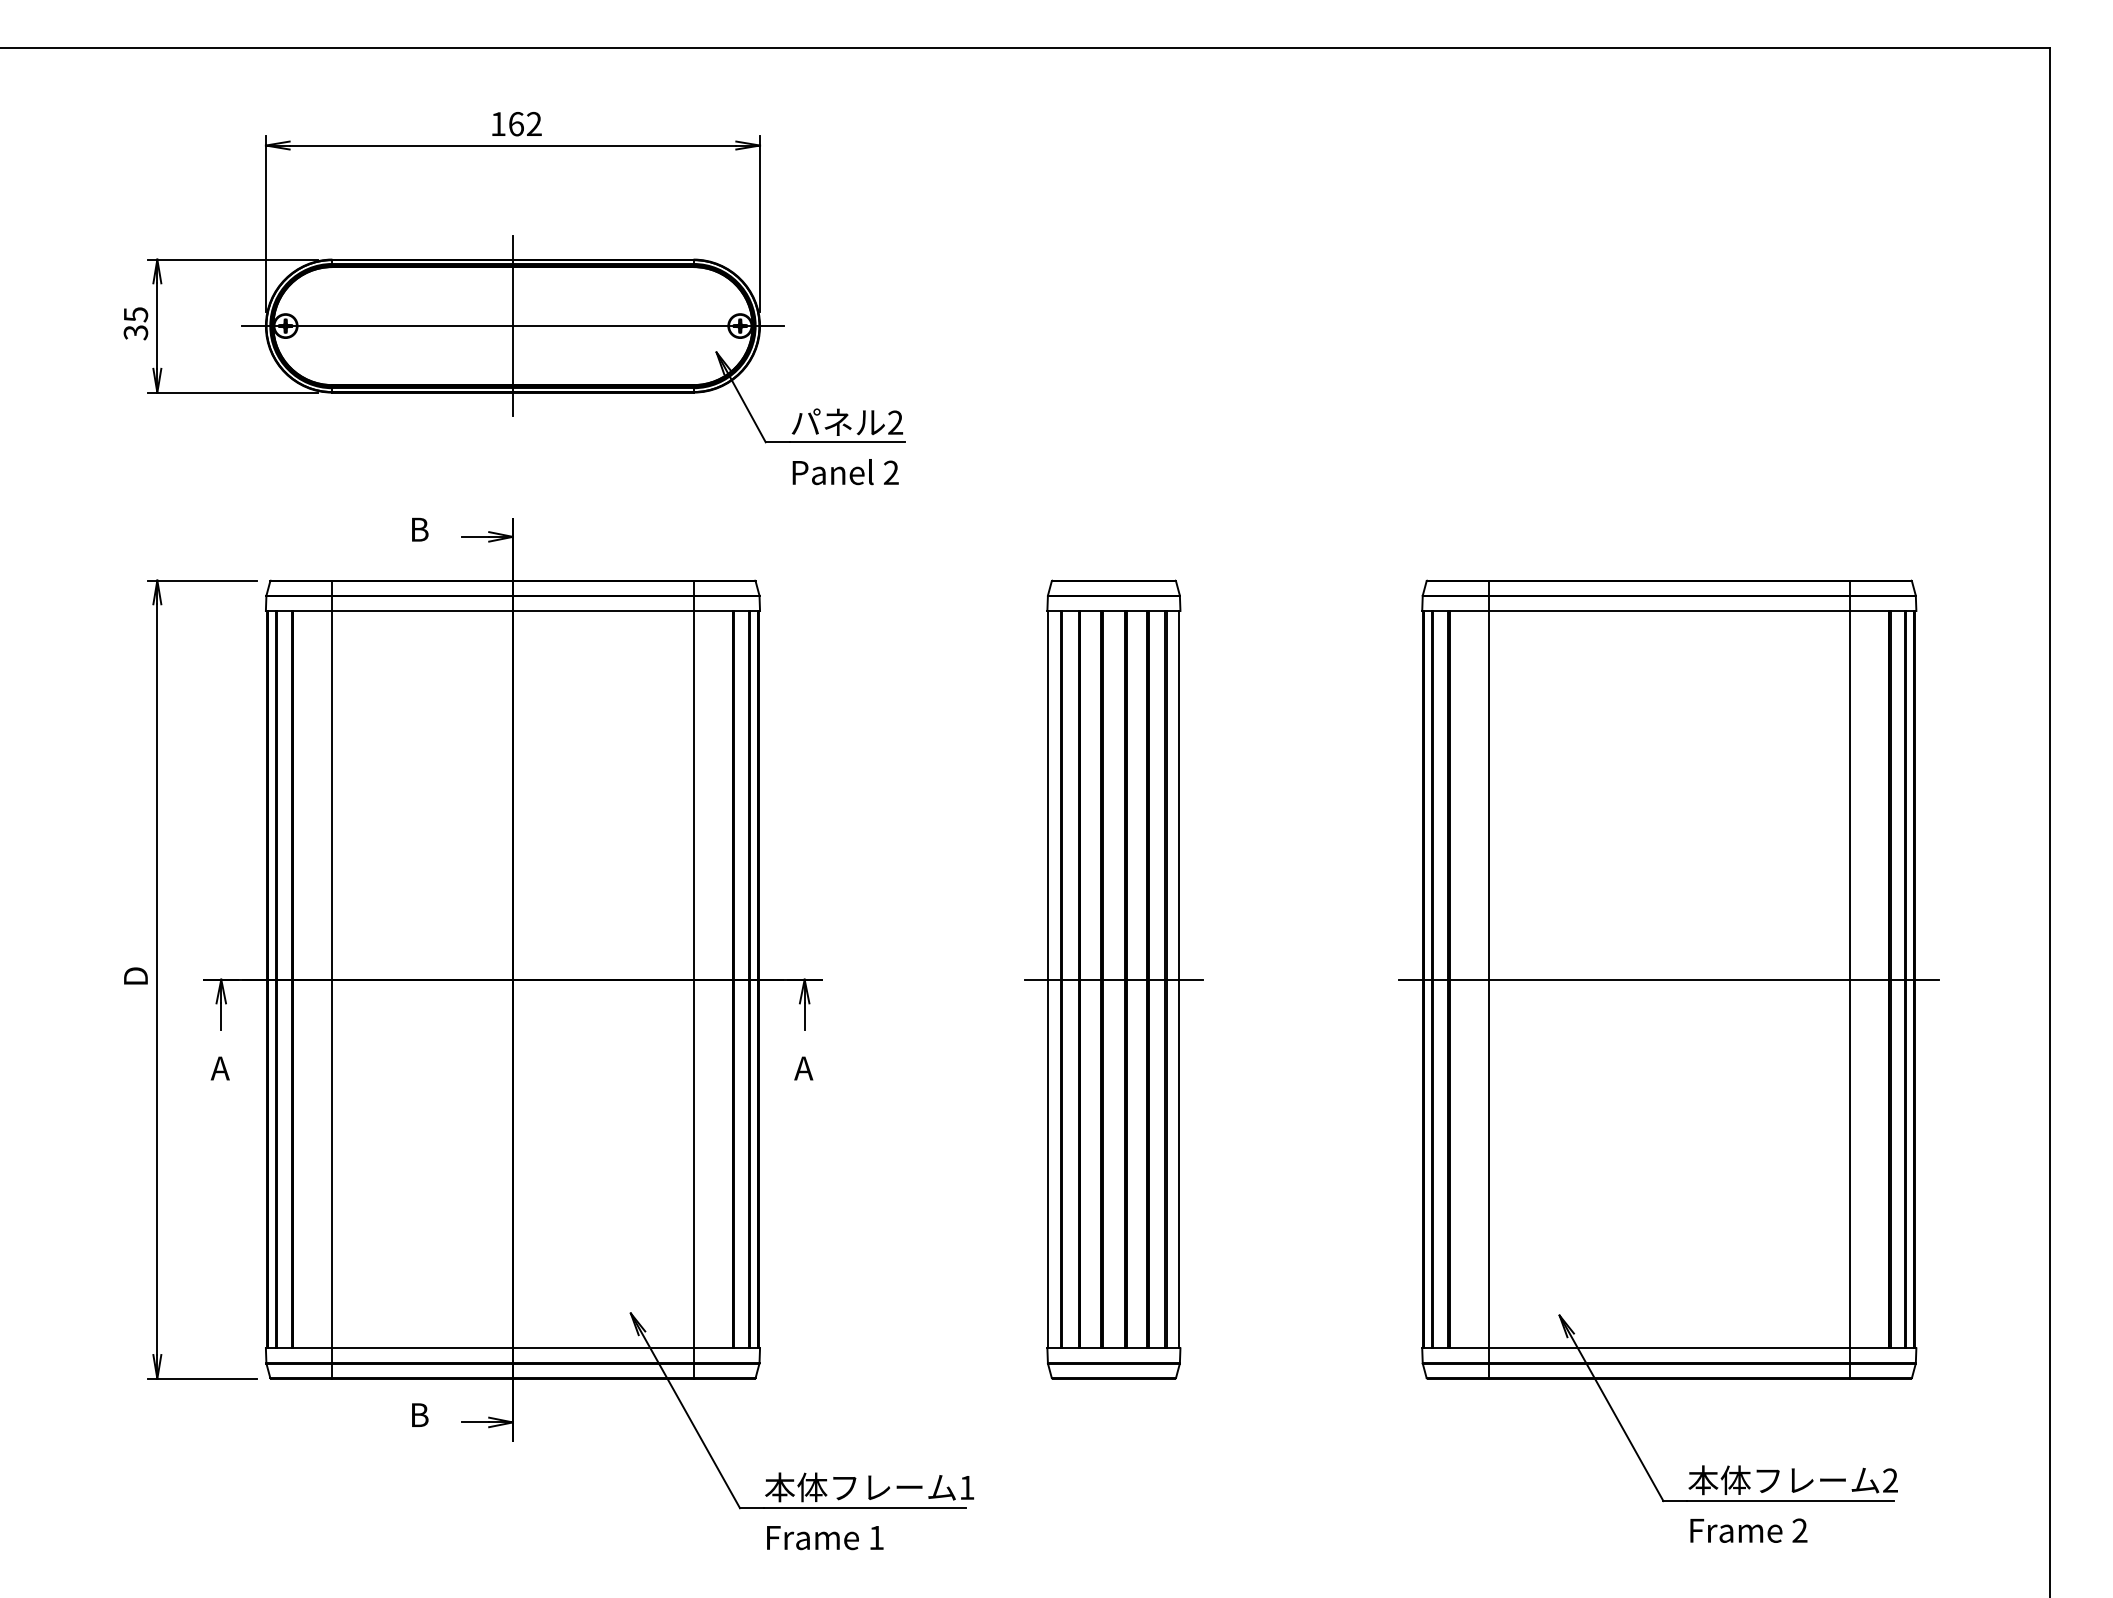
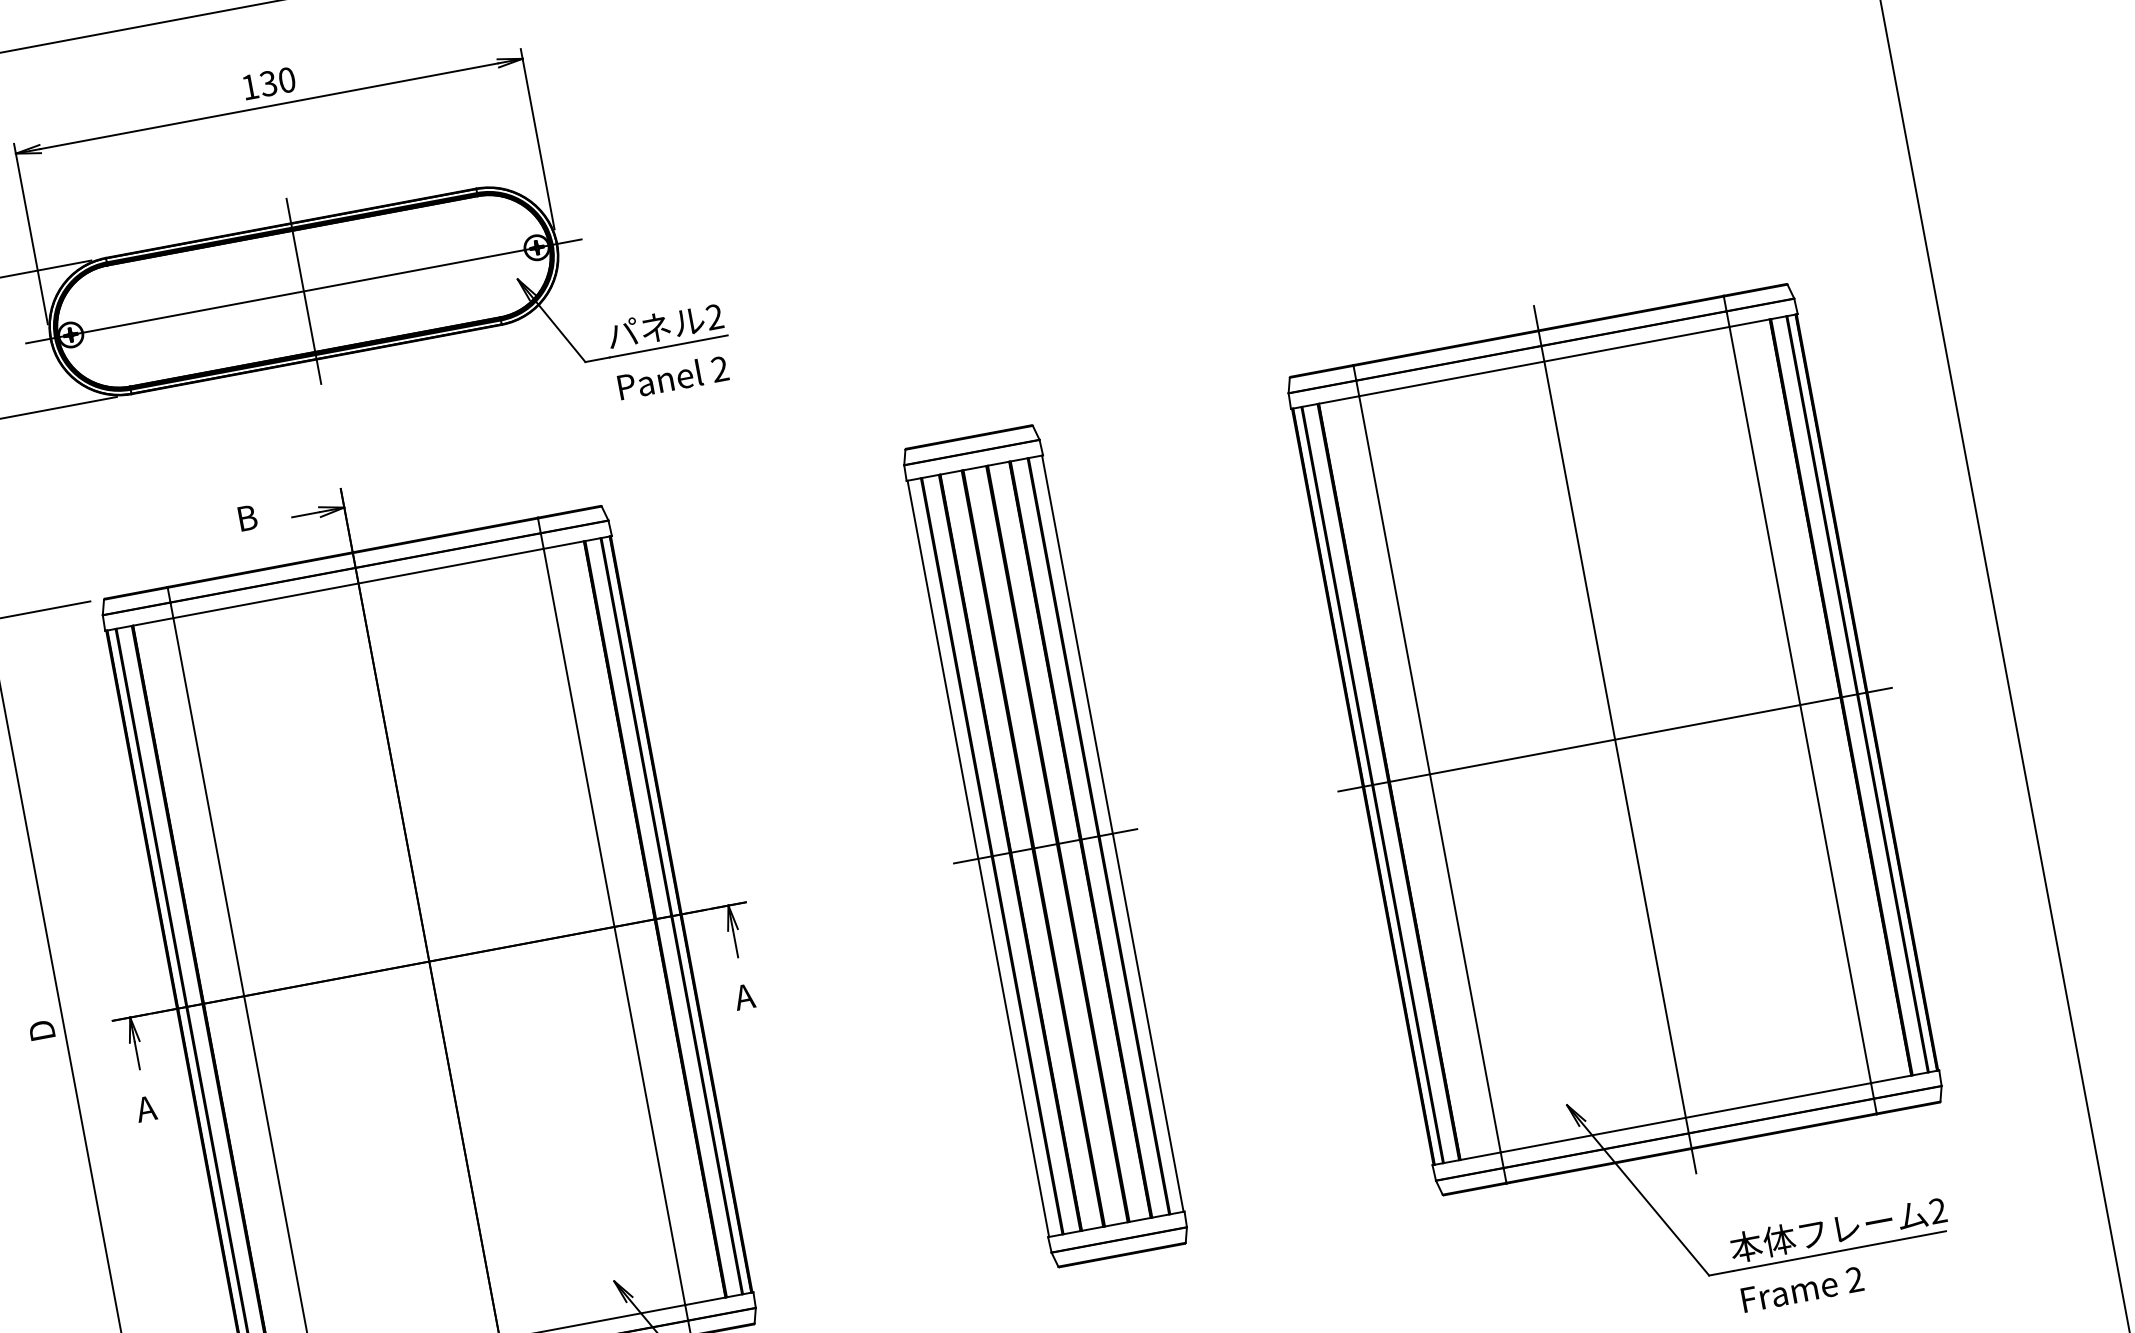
text: (524, 123) -> (276, 81), 162 -> 130
line: (1669, 979) -> (1615, 739), added

